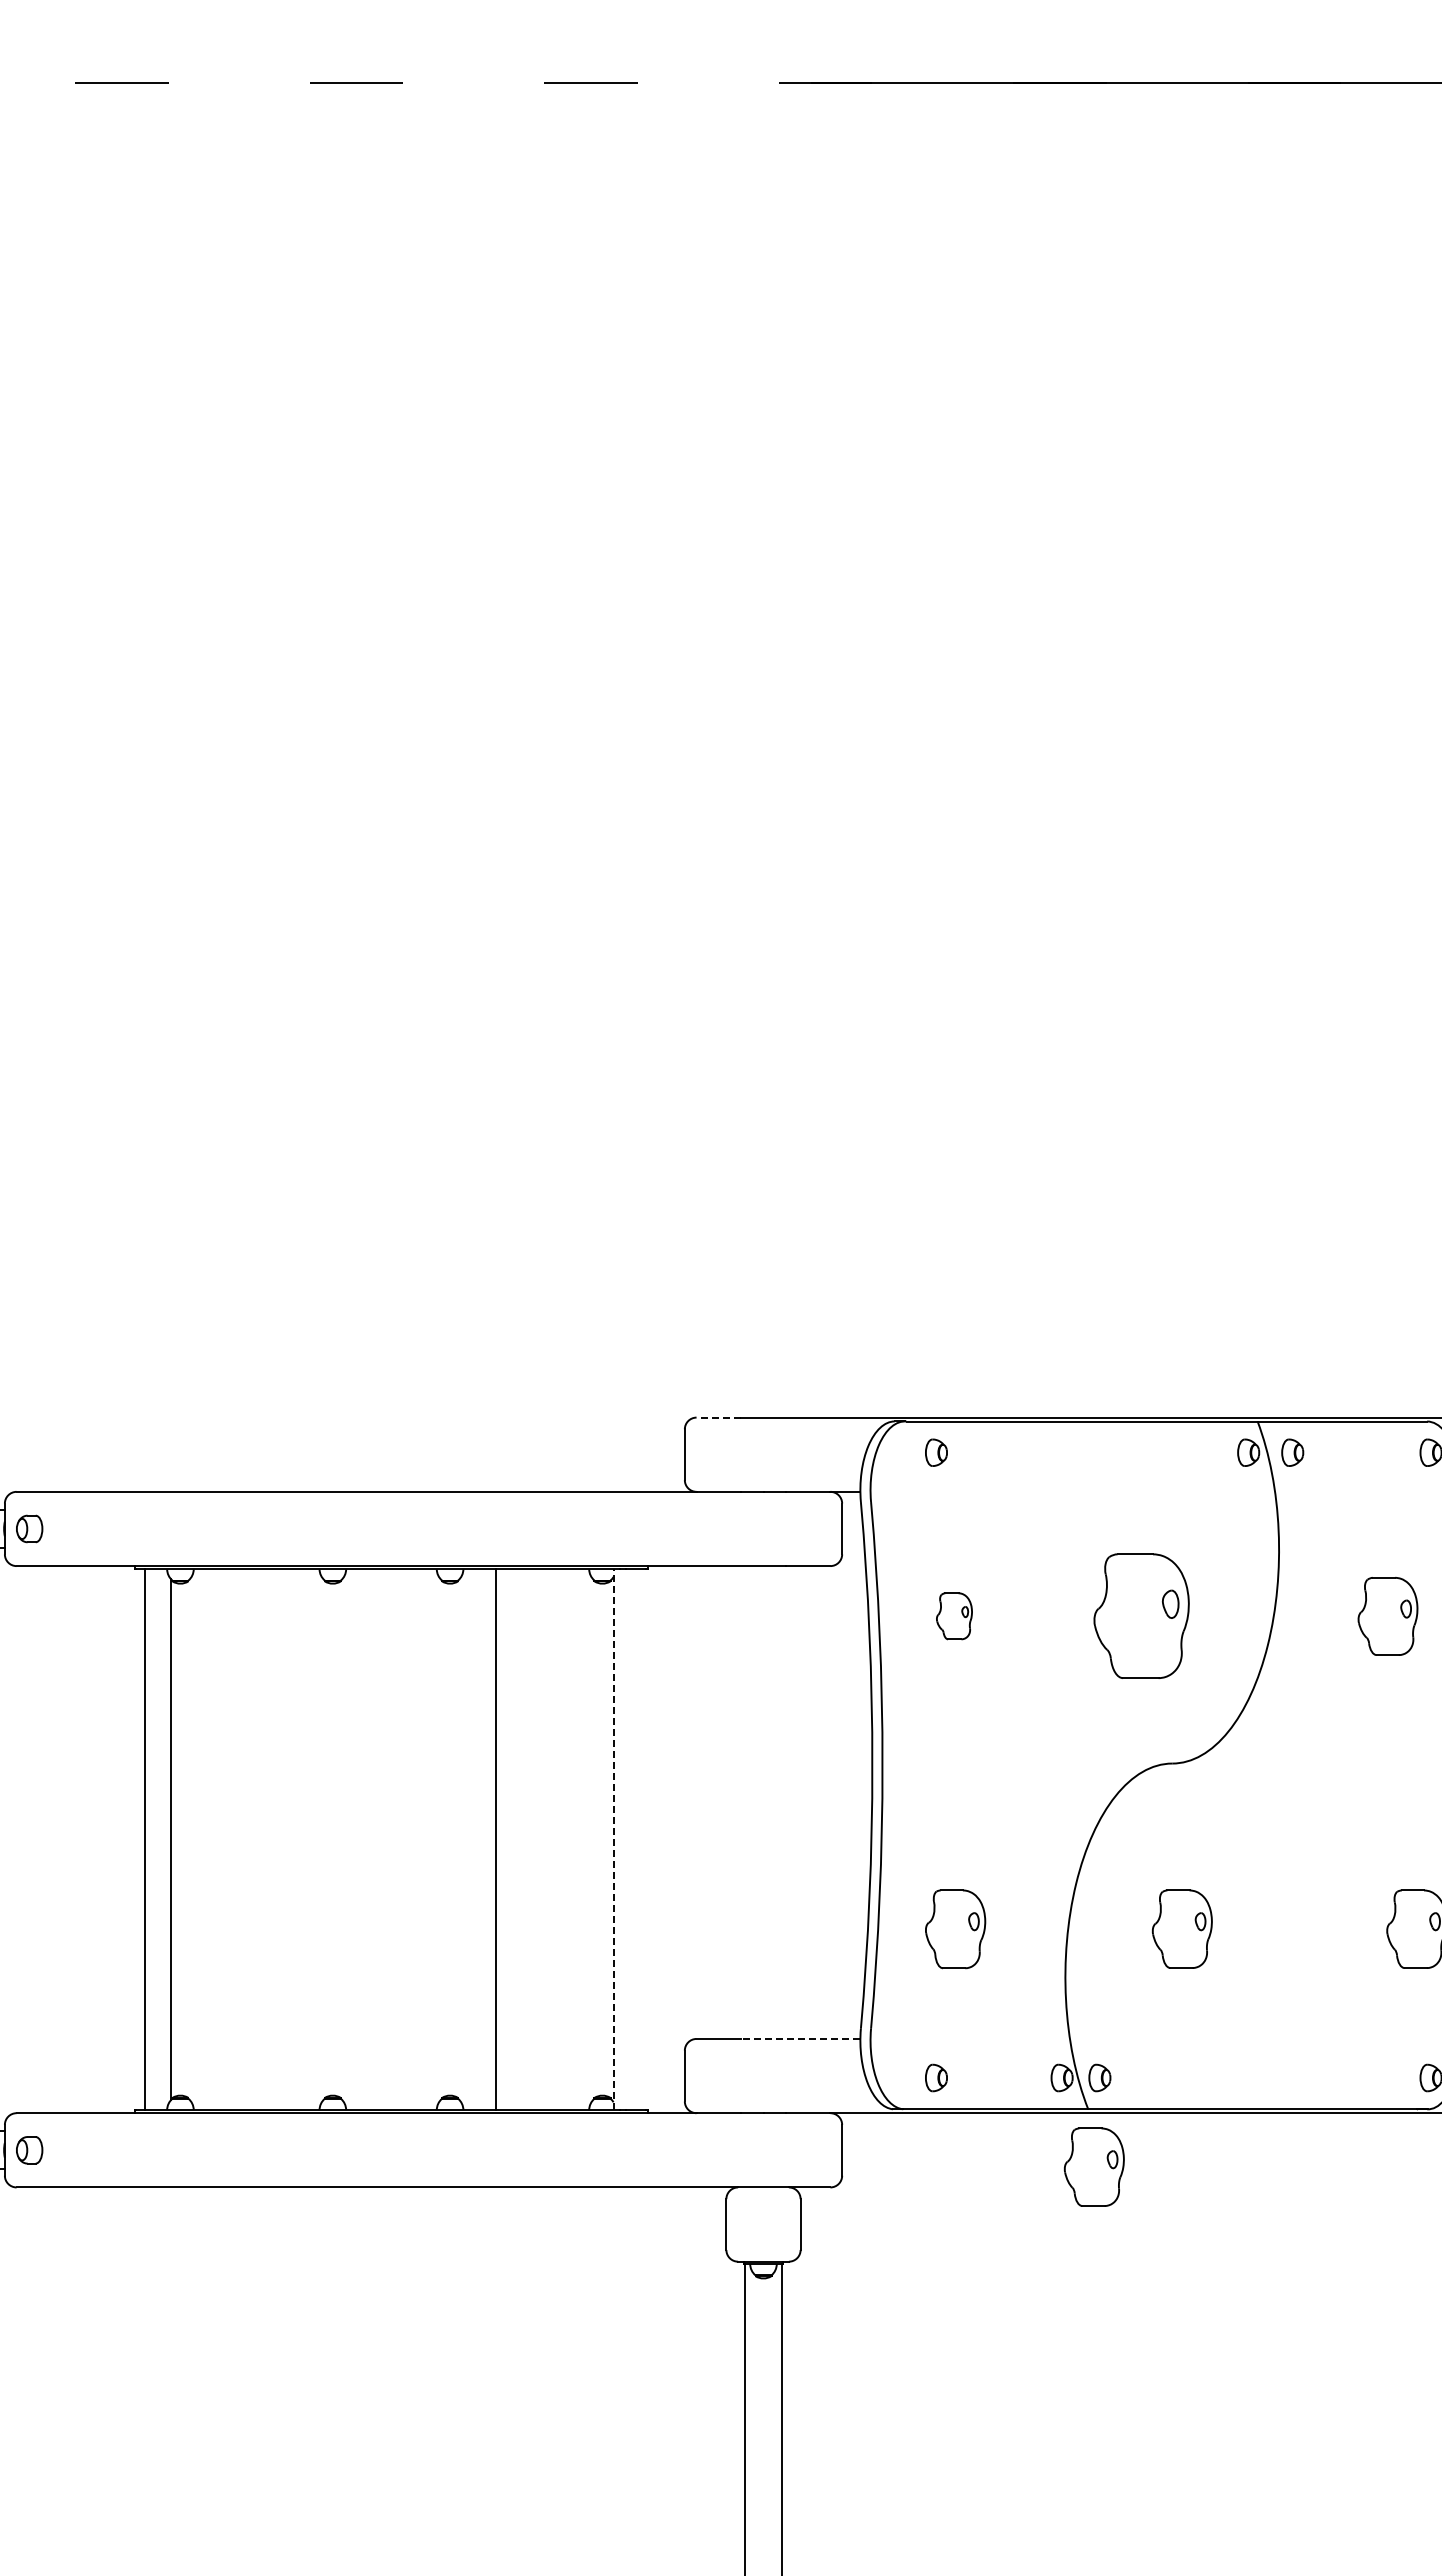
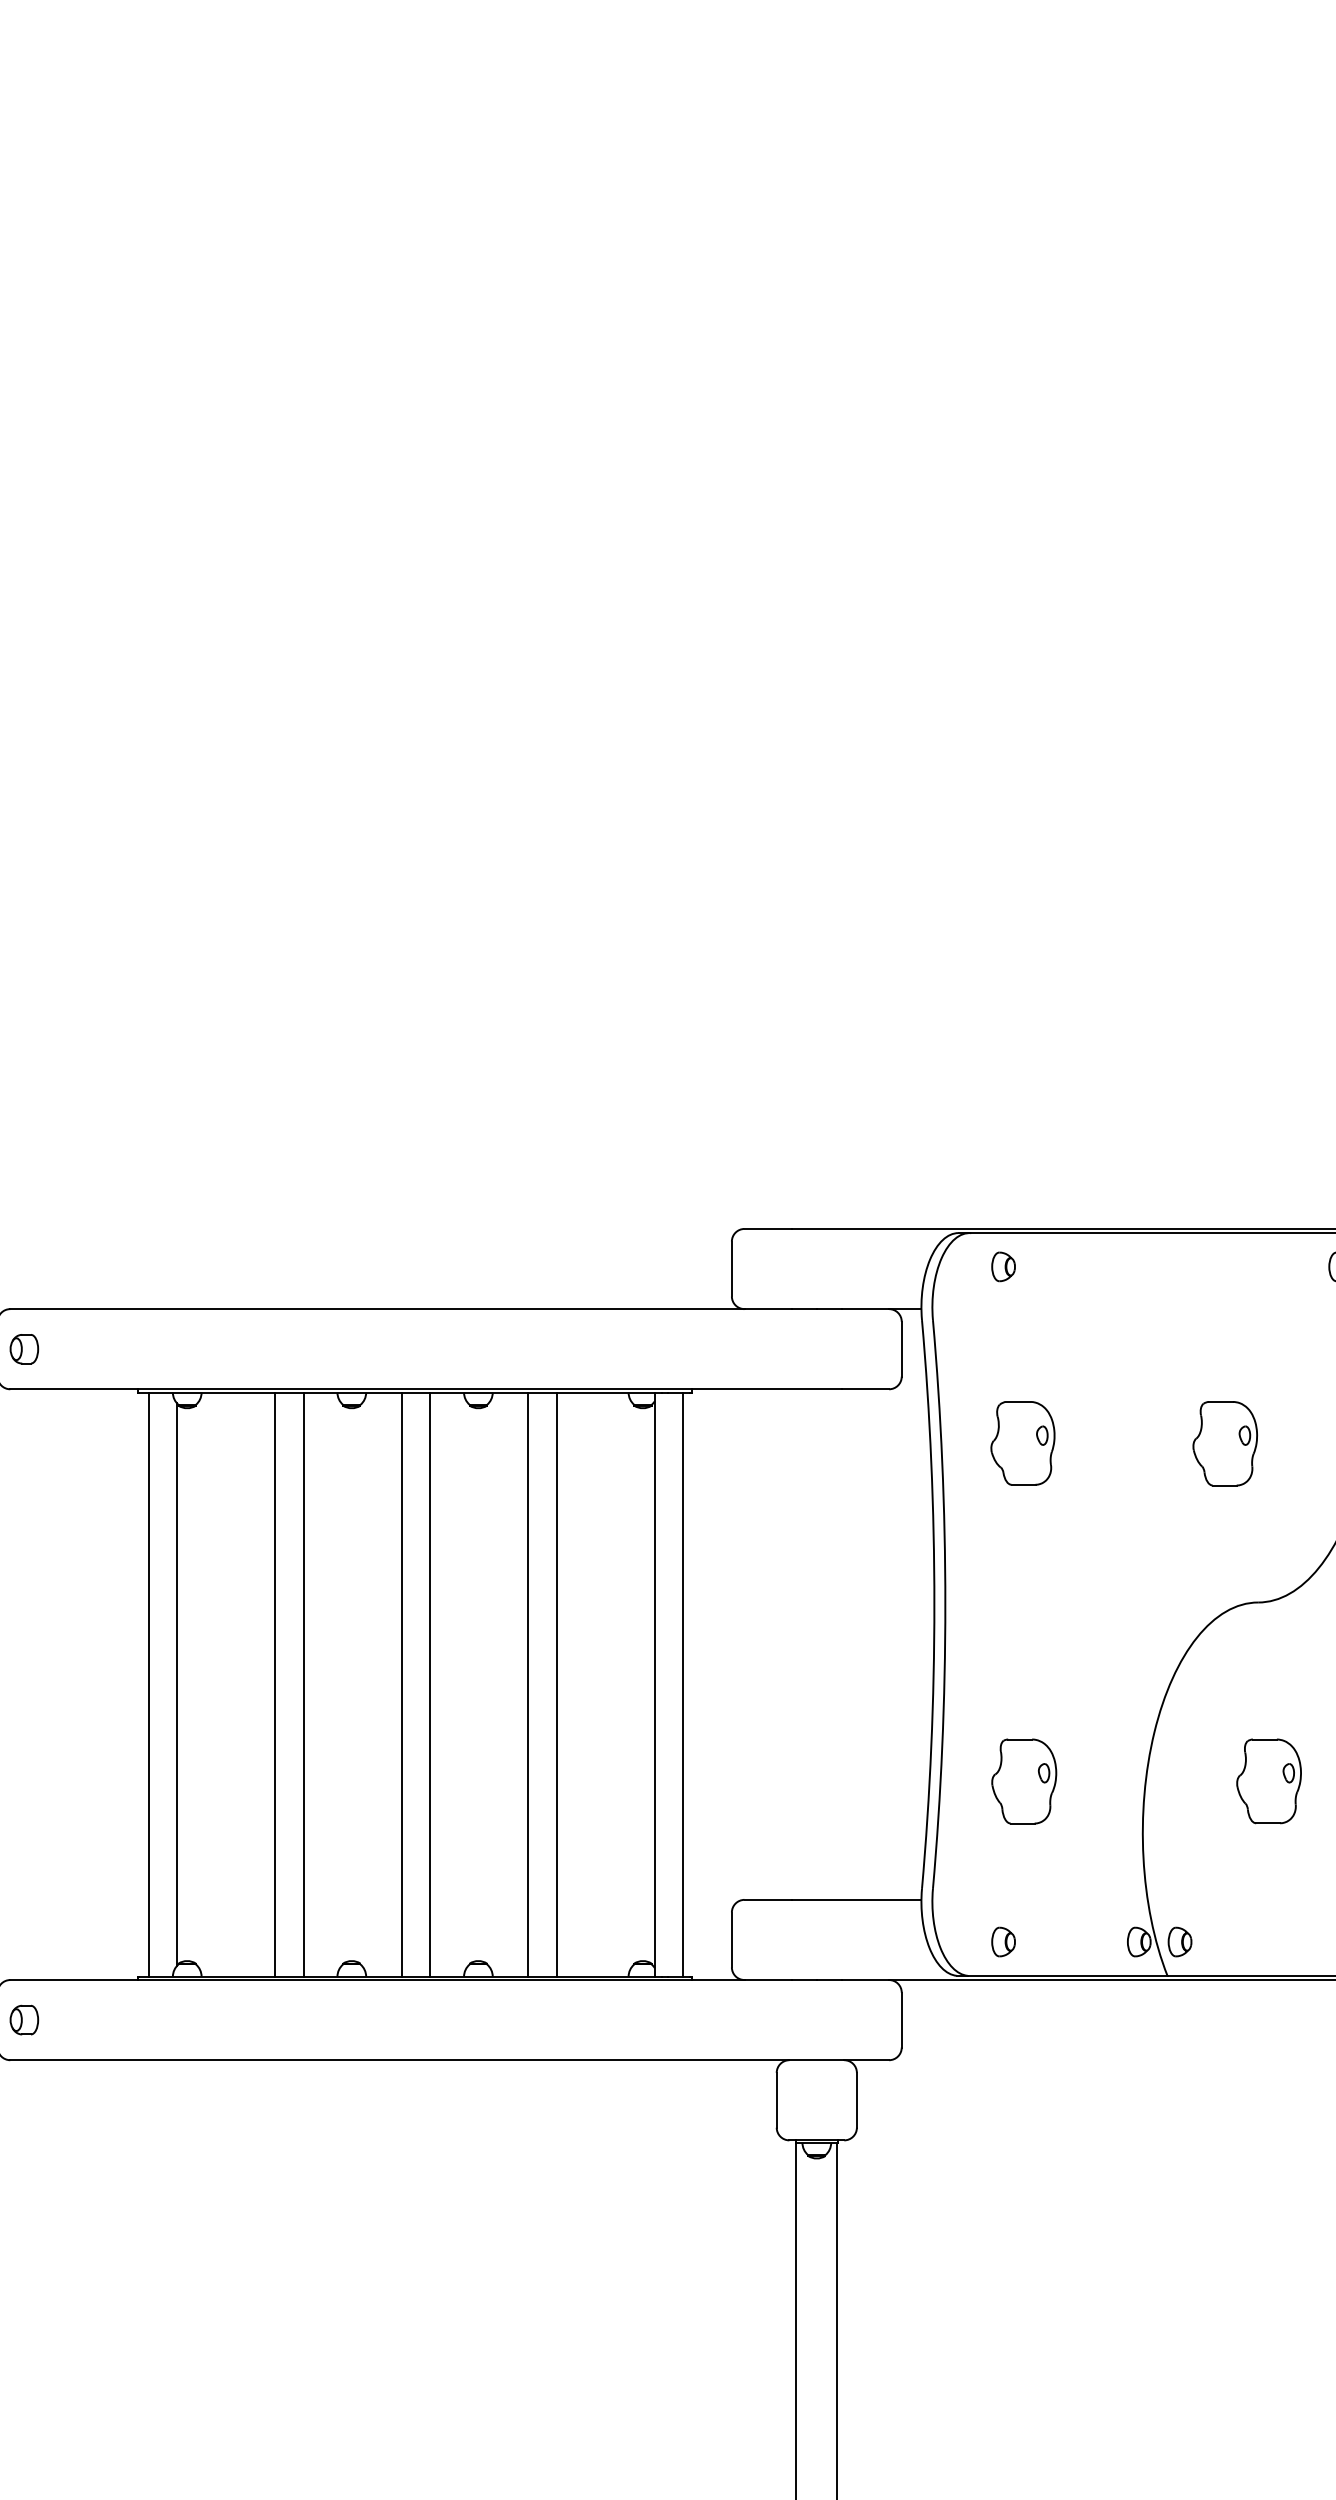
line: (718, 1417) -> (768, 1228), dashed -> solid
part: (954, 1616) -> (1023, 1443), size x1.67
part: (1141, 1616) -> (1224, 1443), size x0.62
line: (261, 1839) -> (274, 1684), added
line: (288, 1839) -> (303, 1684), added
line: (379, 1839) -> (402, 1684), added
line: (405, 1839) -> (430, 1684), added
line: (522, 1839) -> (556, 1684), added
line: (613, 1839) -> (654, 1684), dashed -> solid
line: (639, 1839) -> (682, 1684), added
line: (800, 2038) -> (856, 1899), dashed -> solid
part: (1093, 2166) -> (1173, 2037), removed

